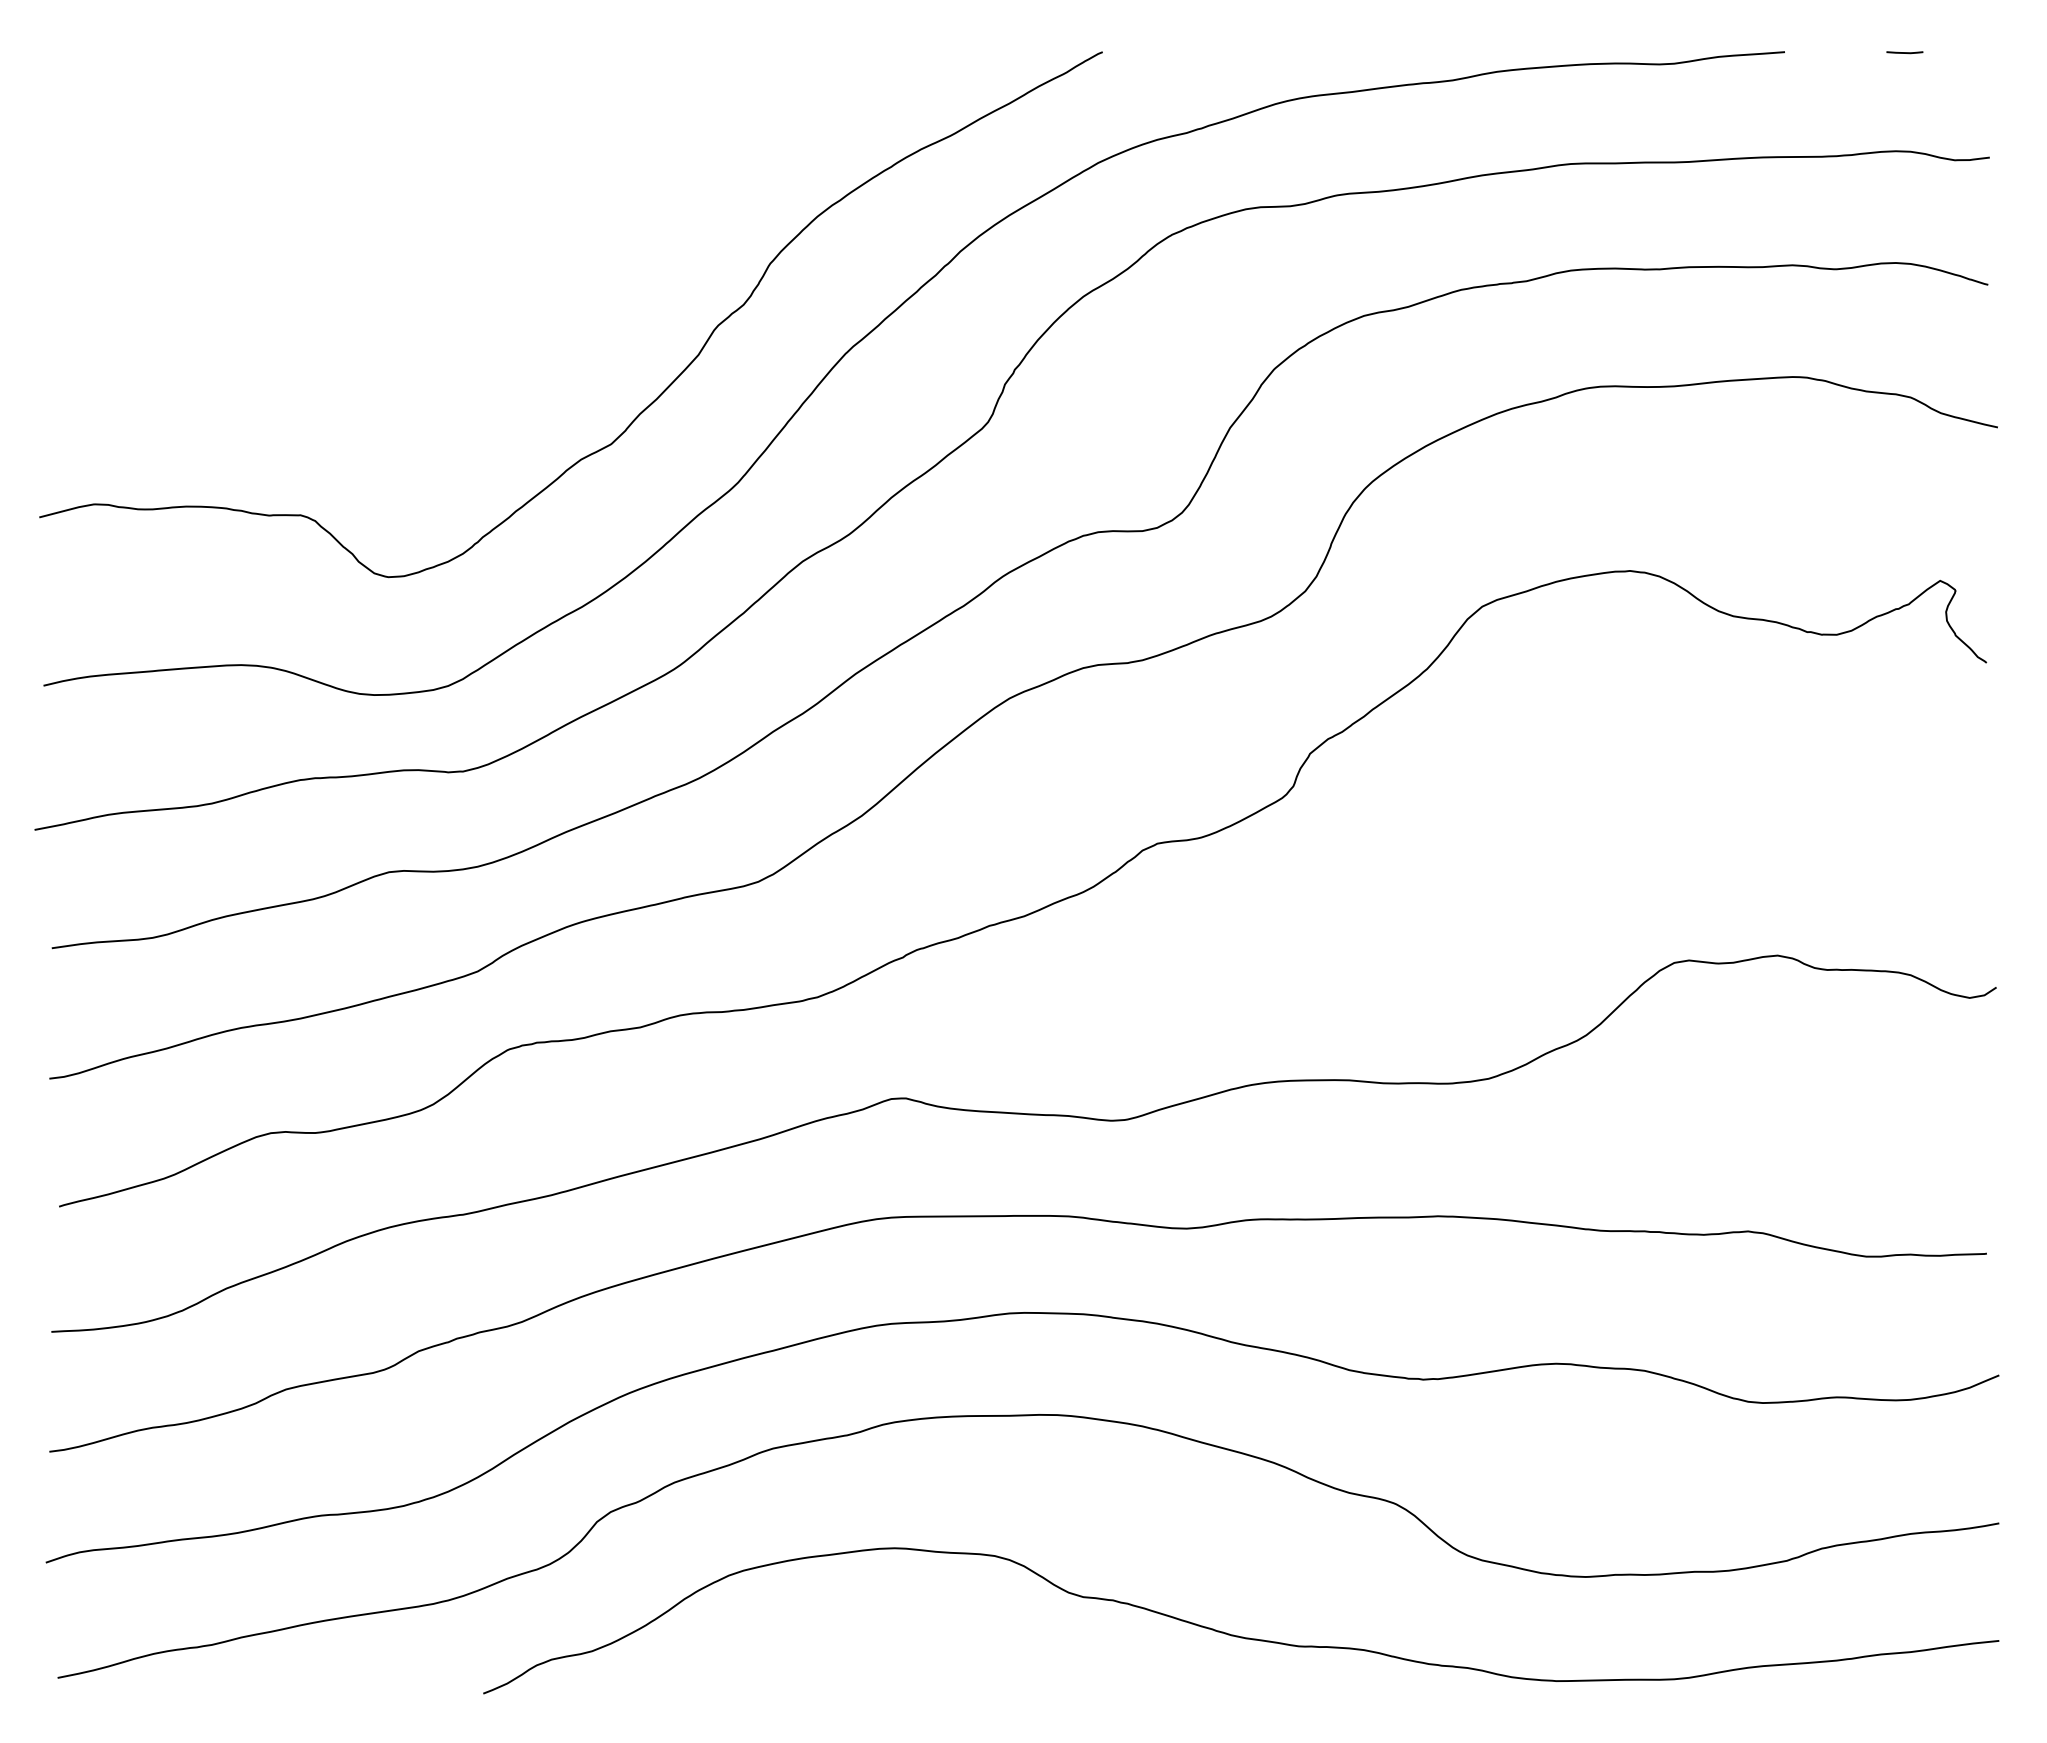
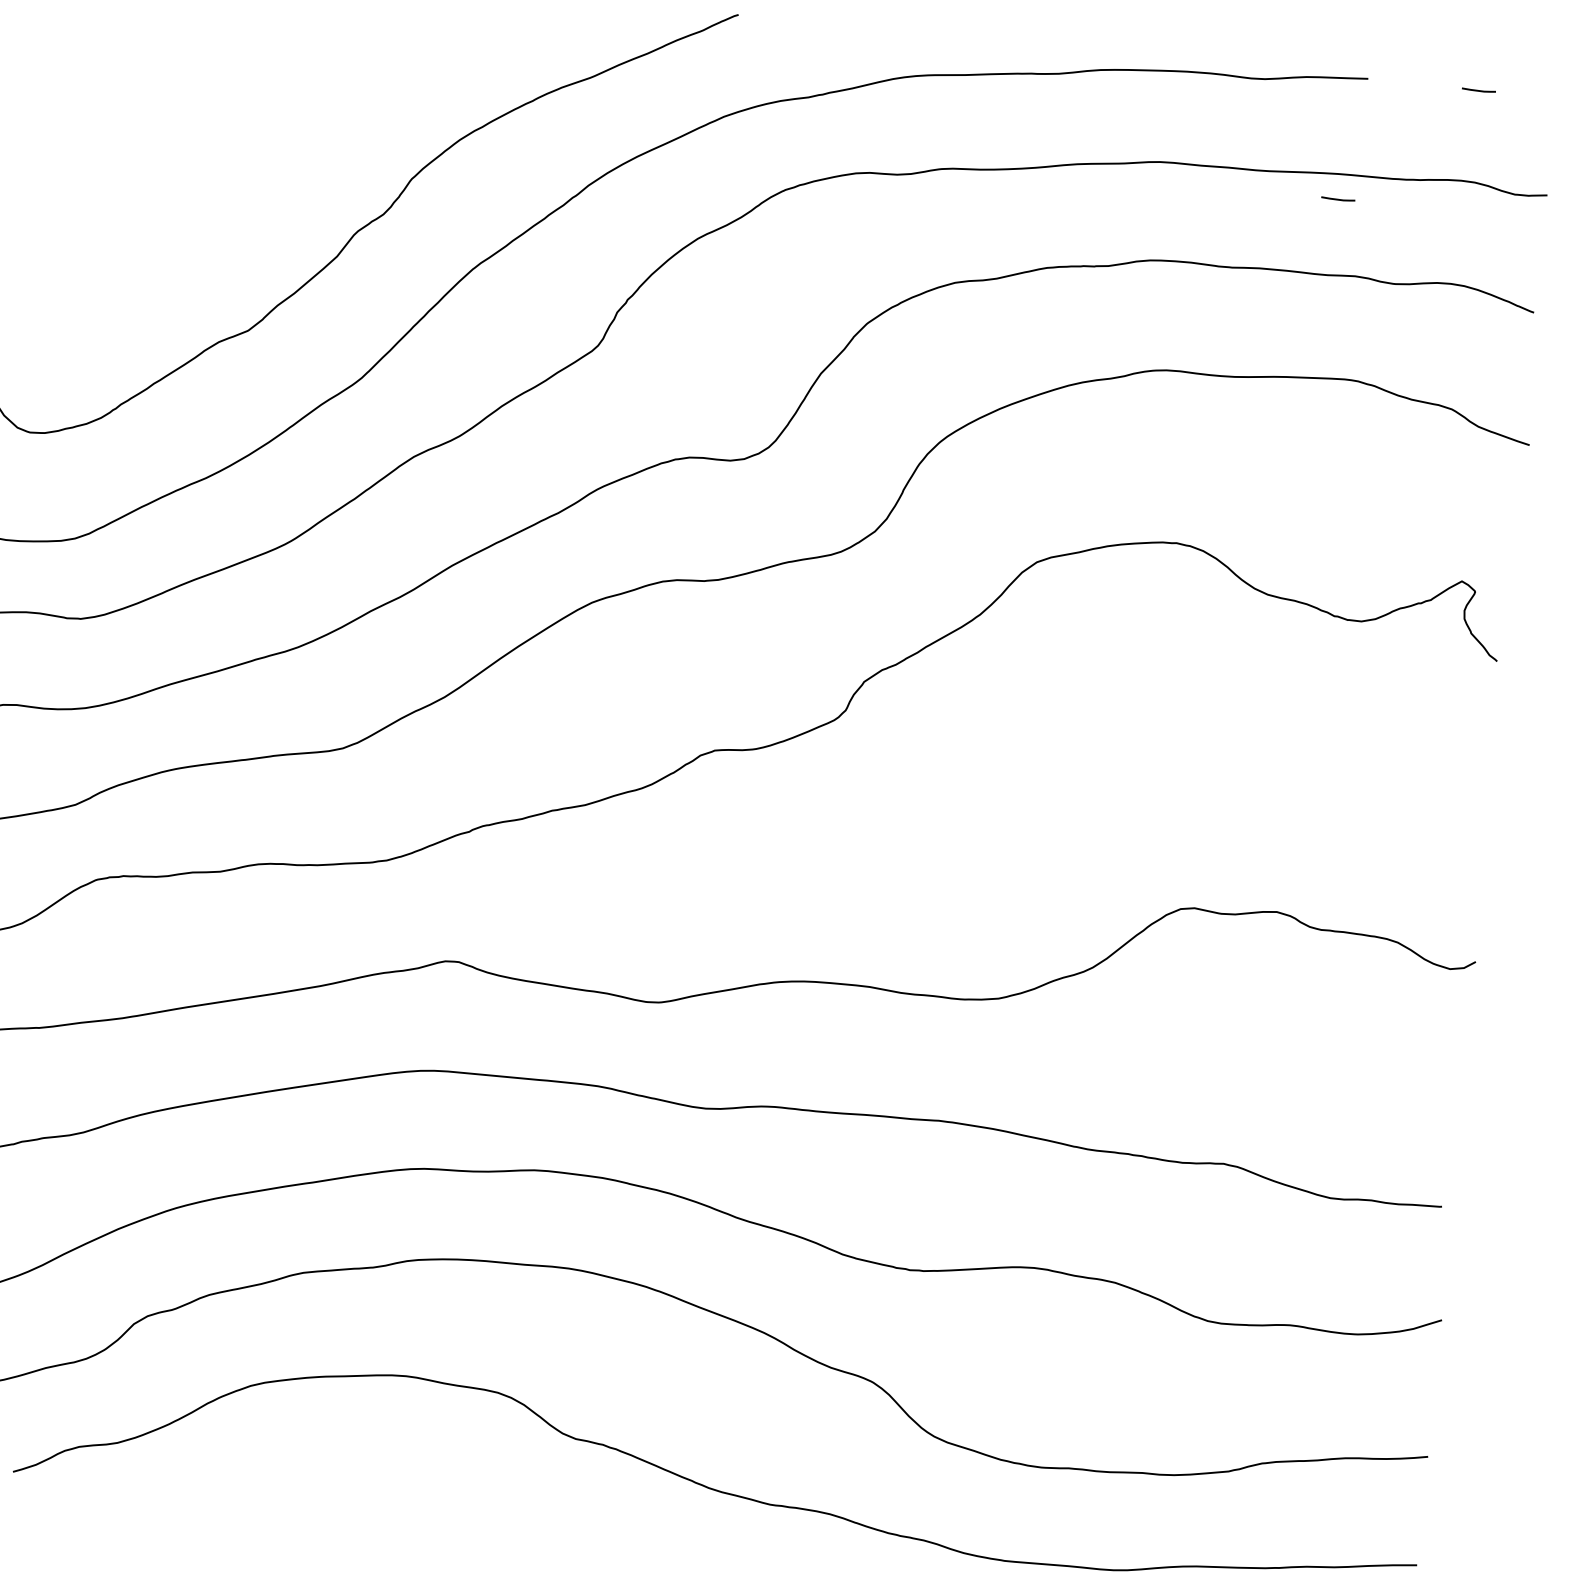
line: (1765, 184) -> (1337, 199), added

